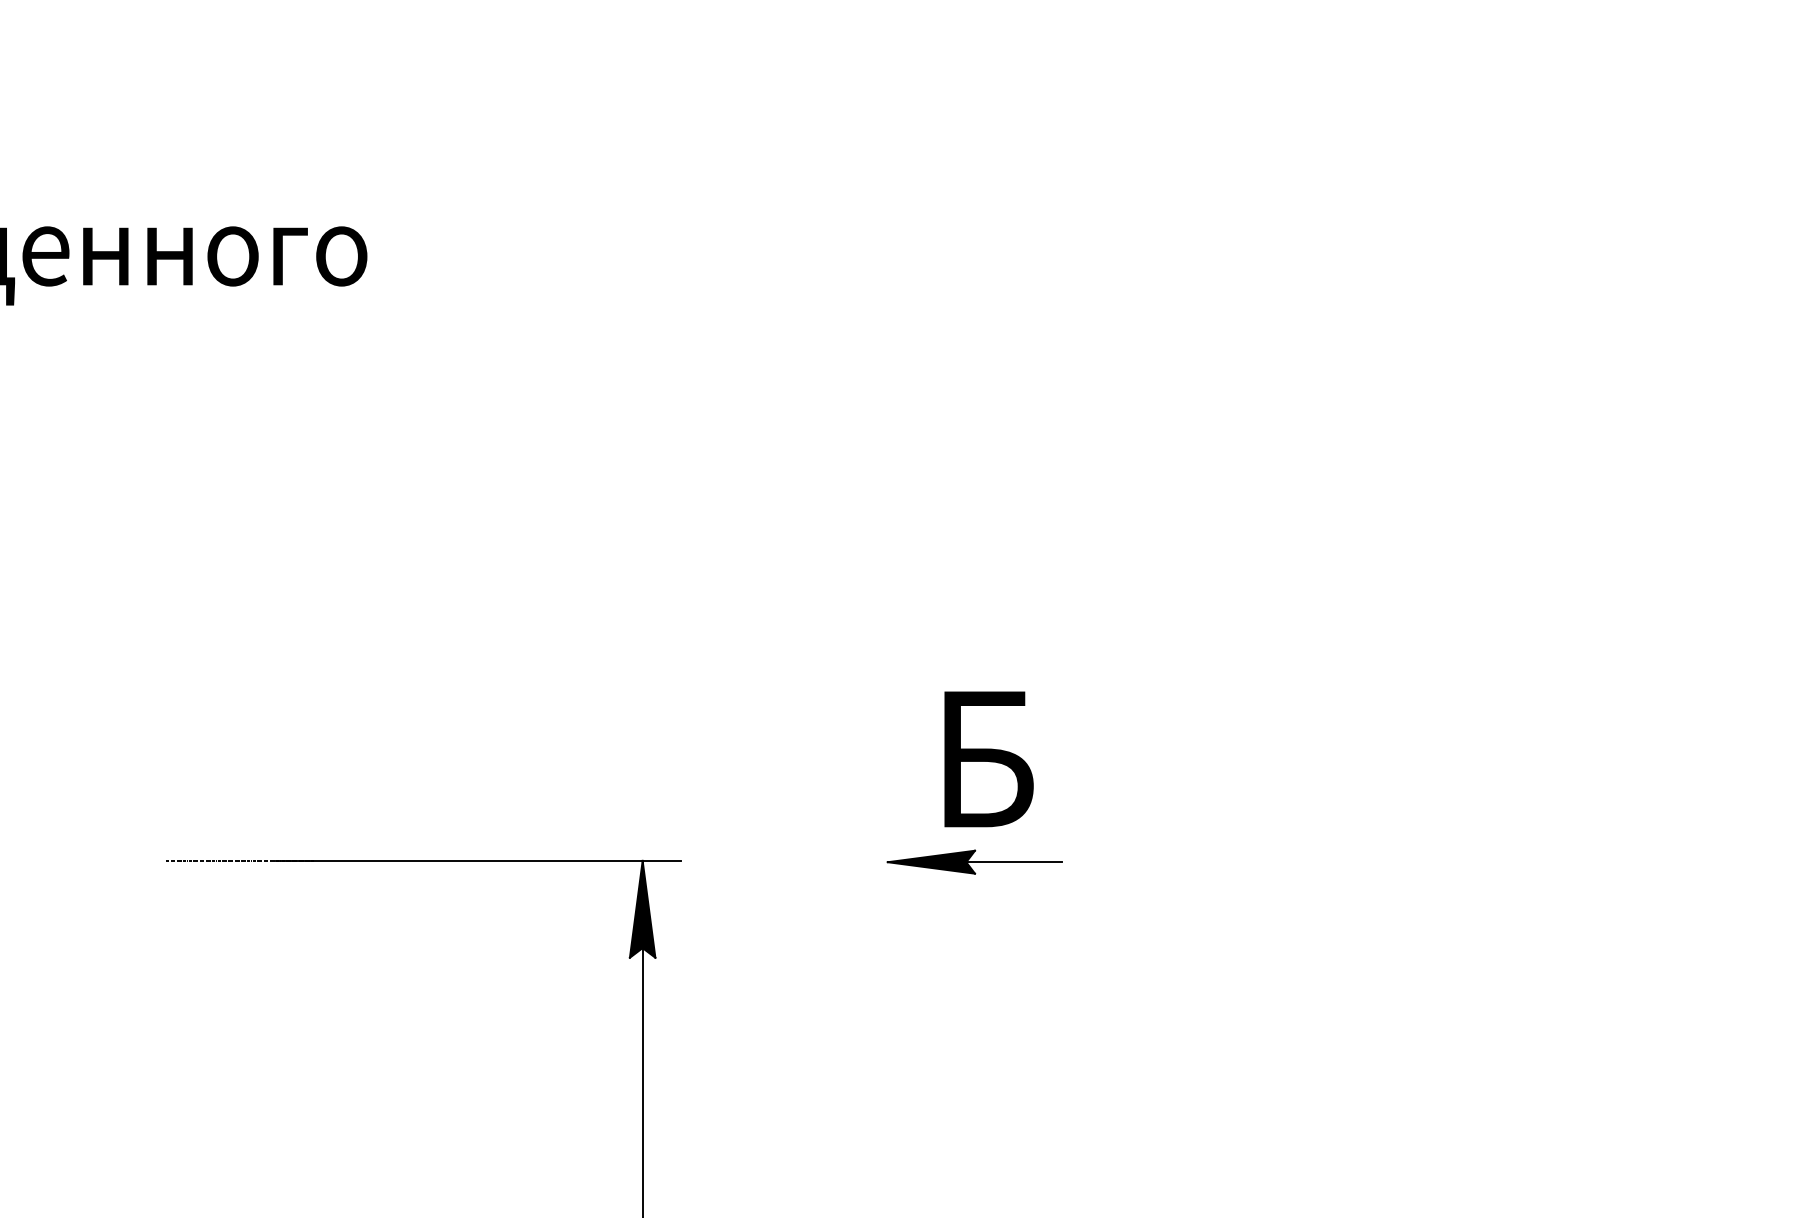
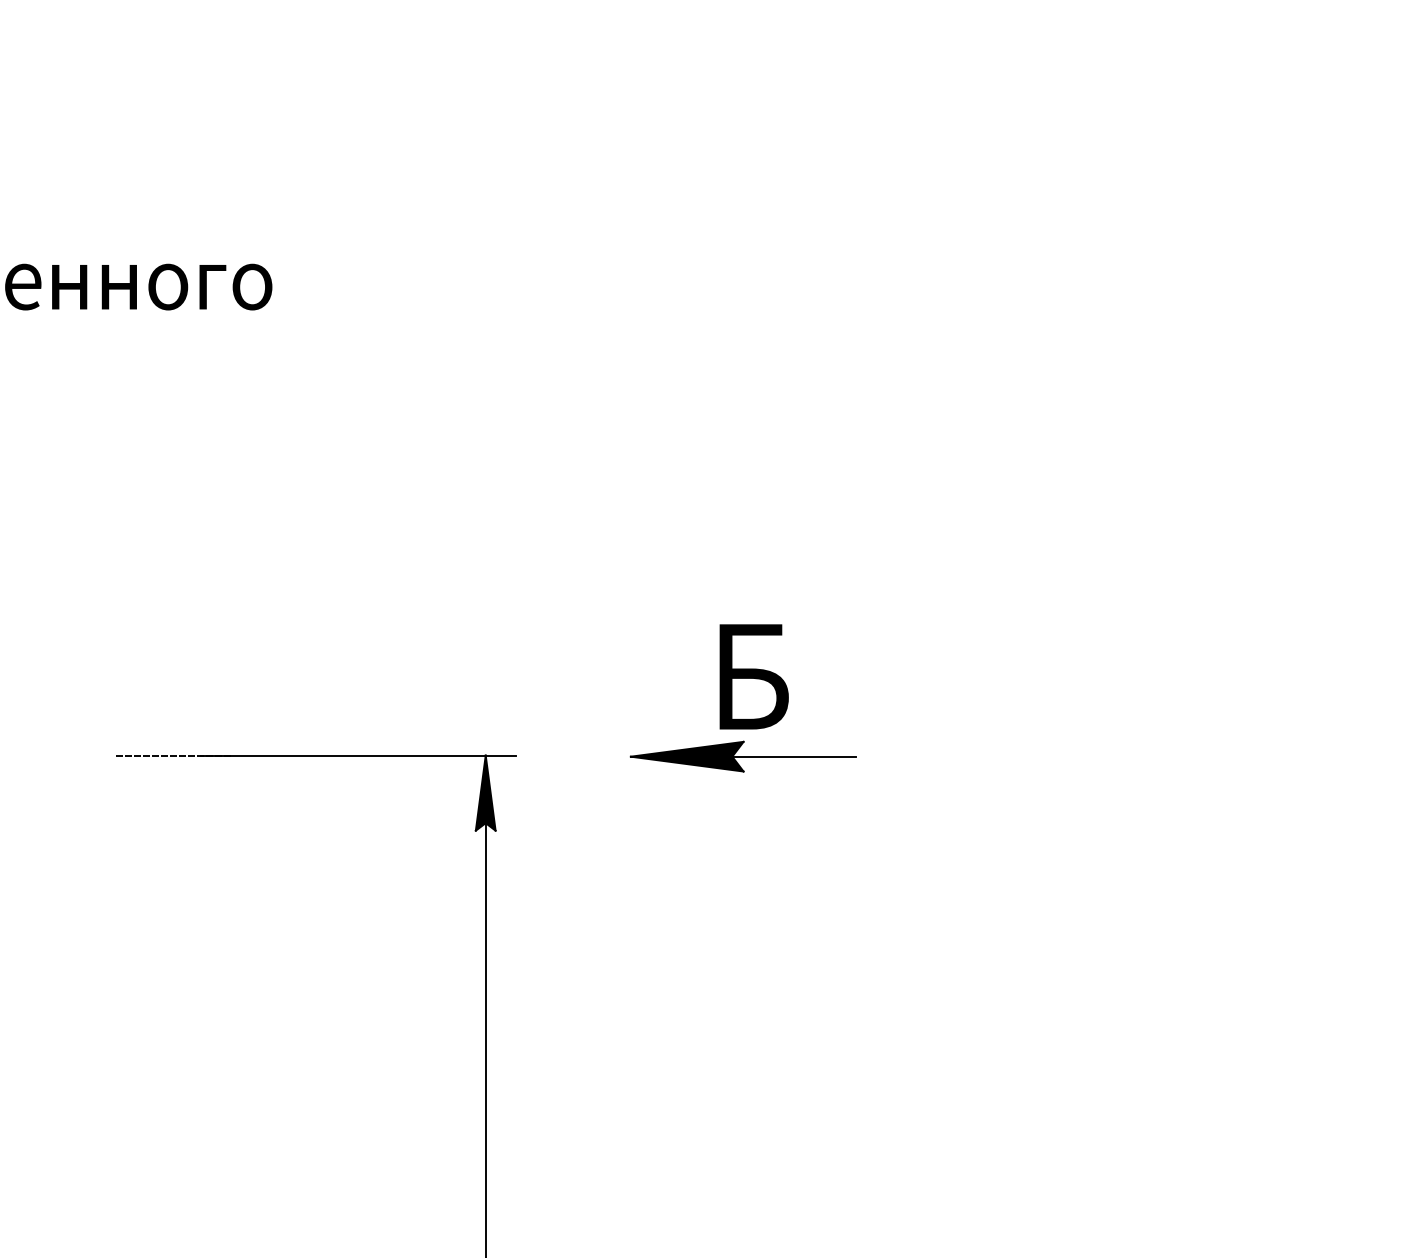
part: (973, 862) -> (742, 756), size x1.67

